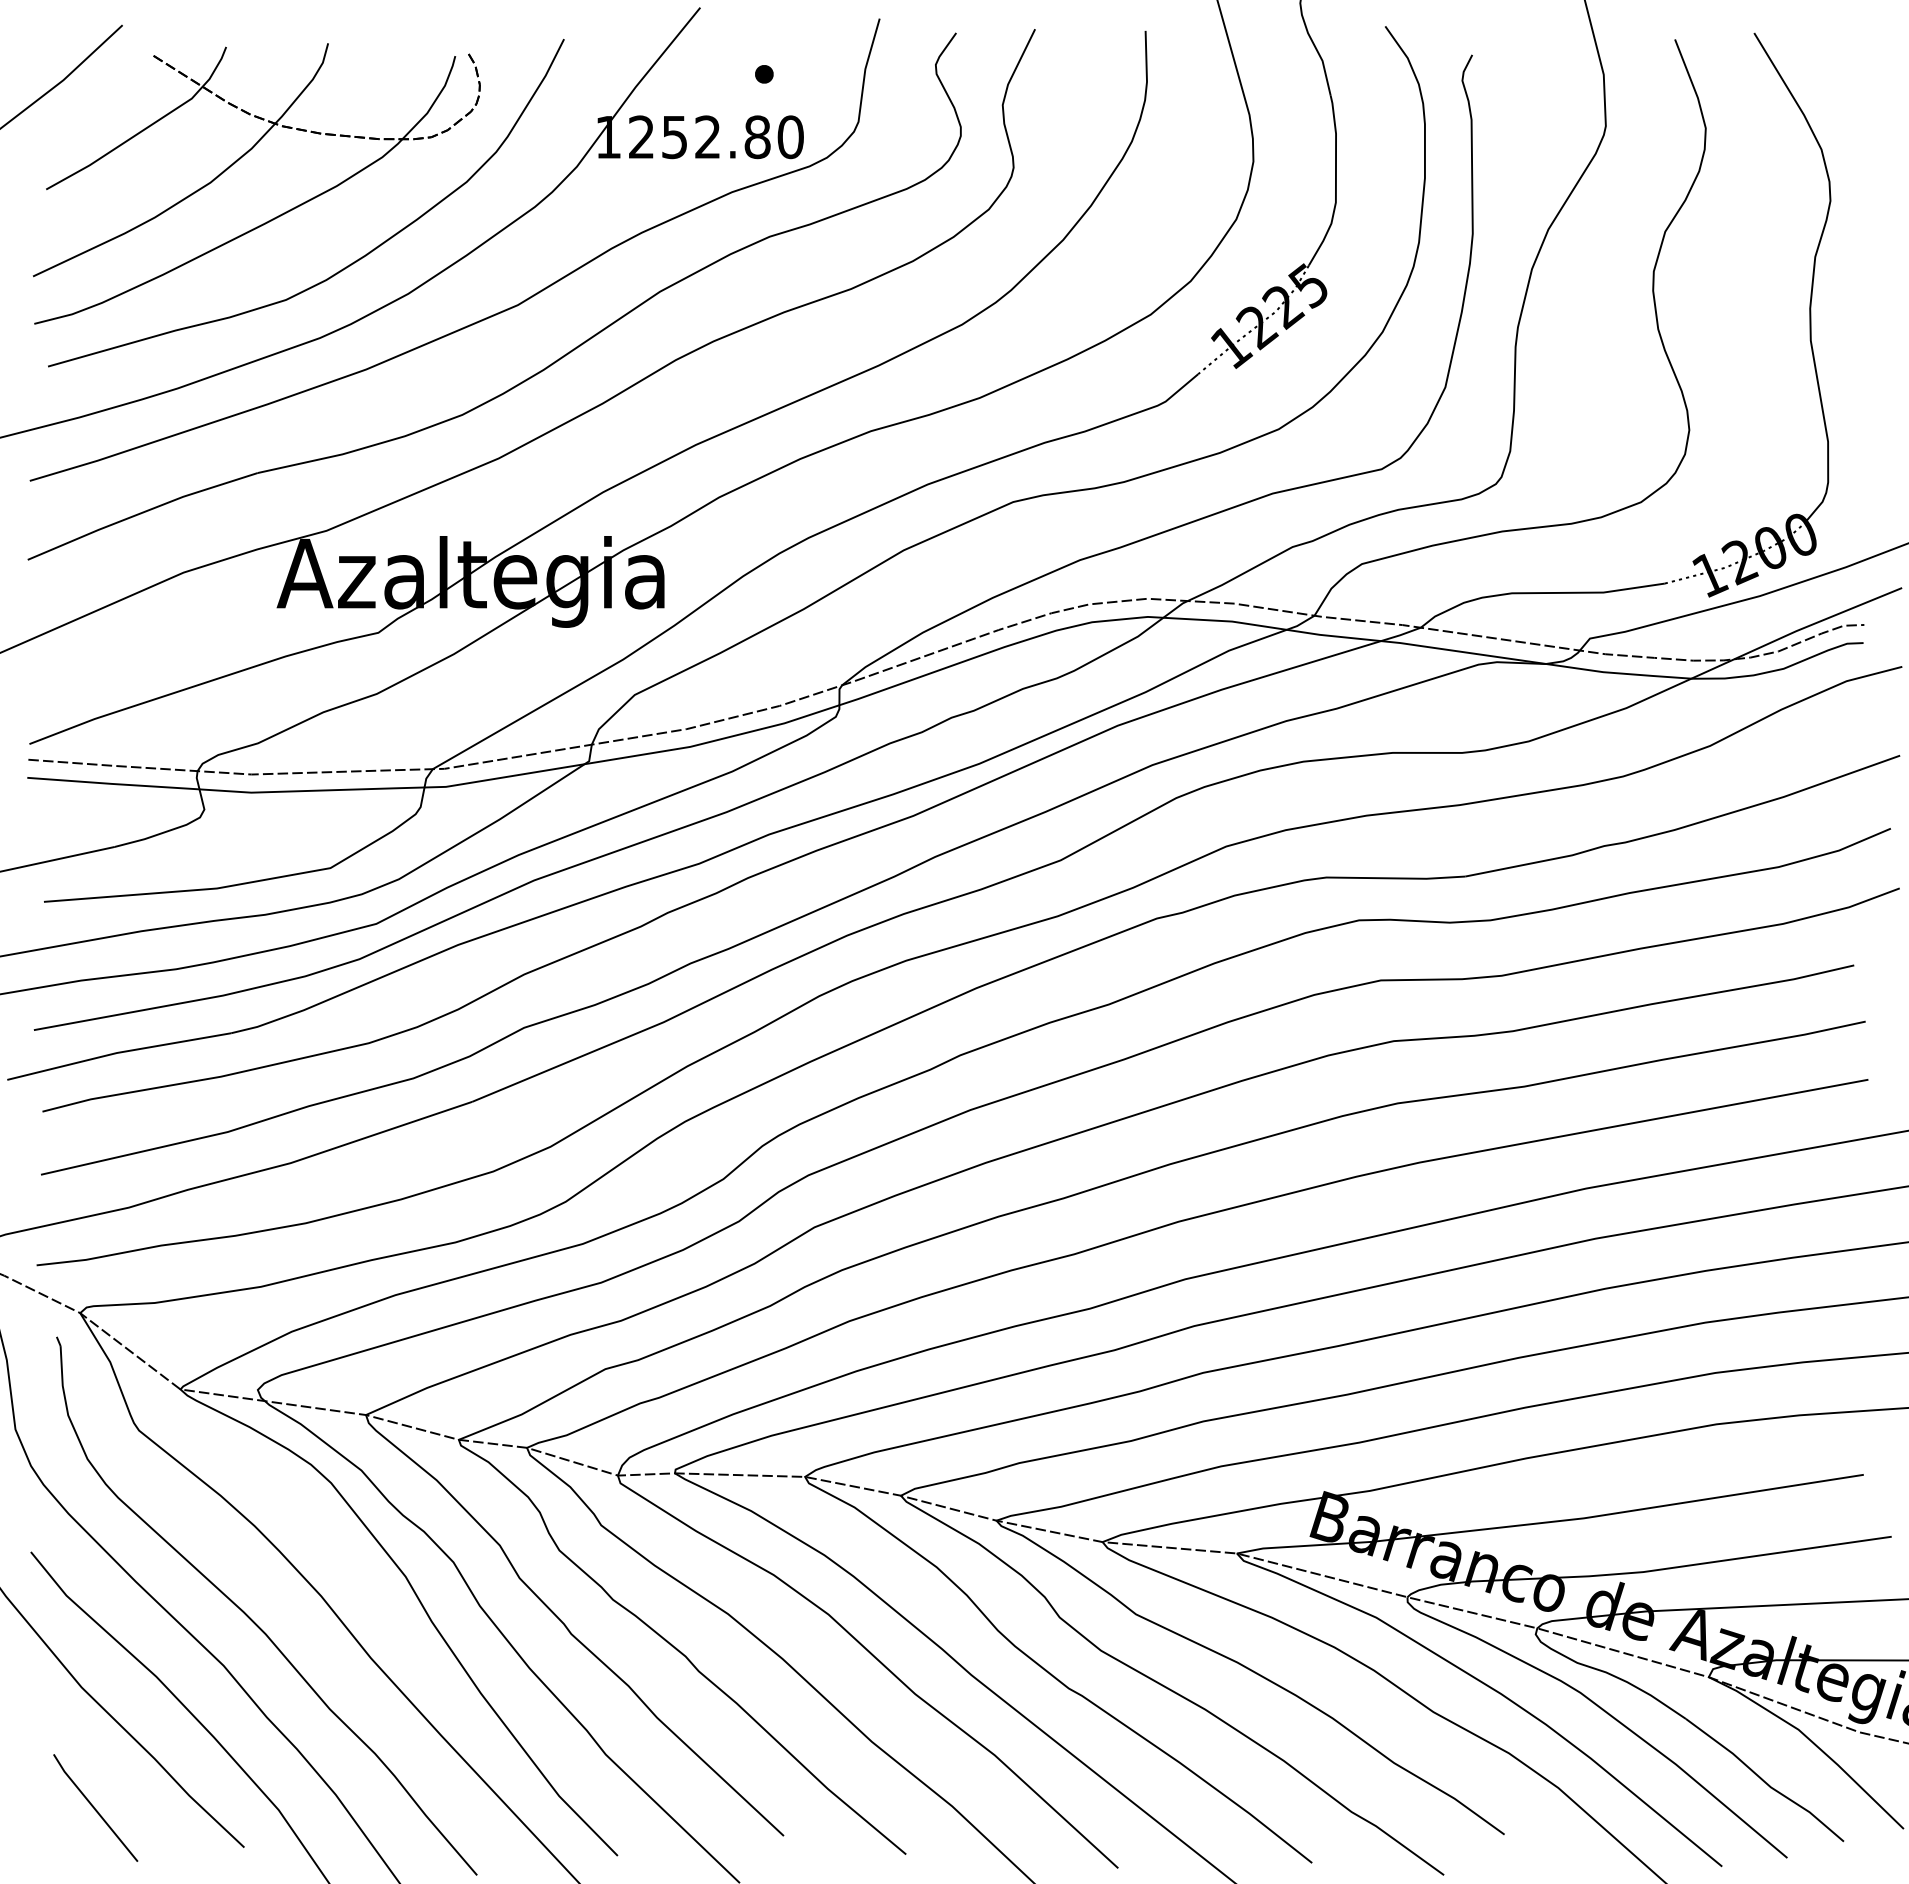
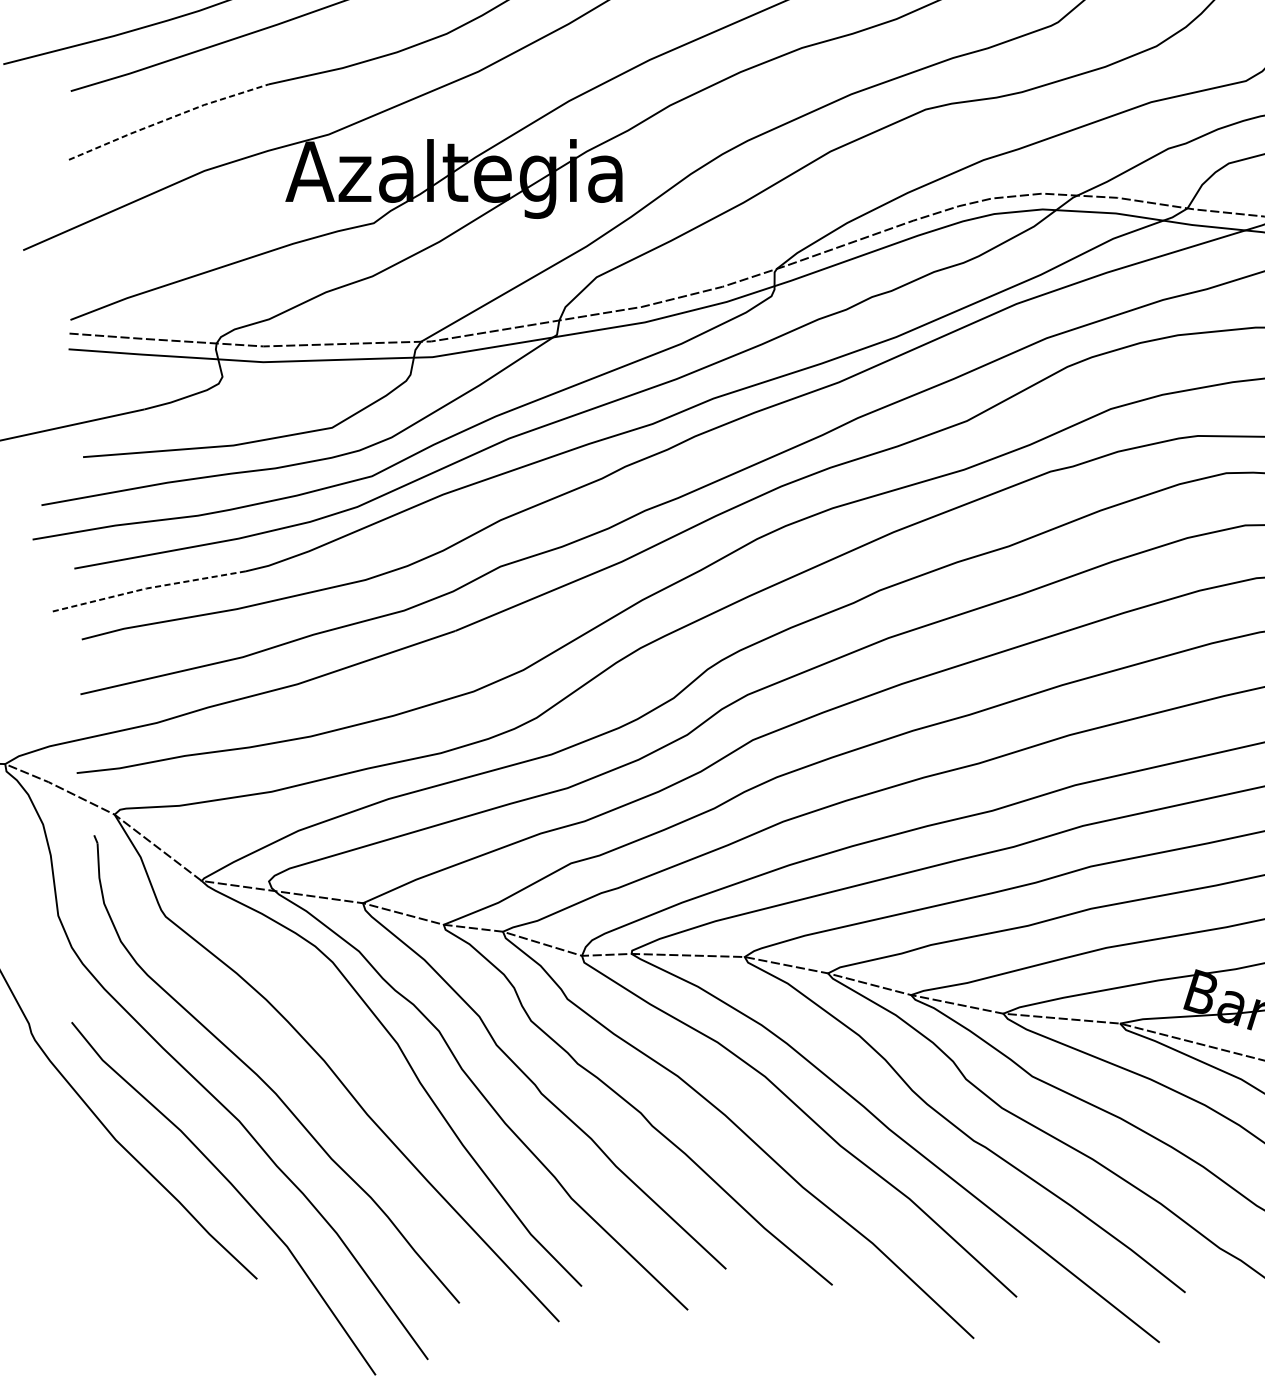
line: (141, 513) -> (167, 119), solid -> dashed
line: (117, 1052) -> (146, 588), solid -> dashed
line: (94, 1807) -> (127, 1244), removed

